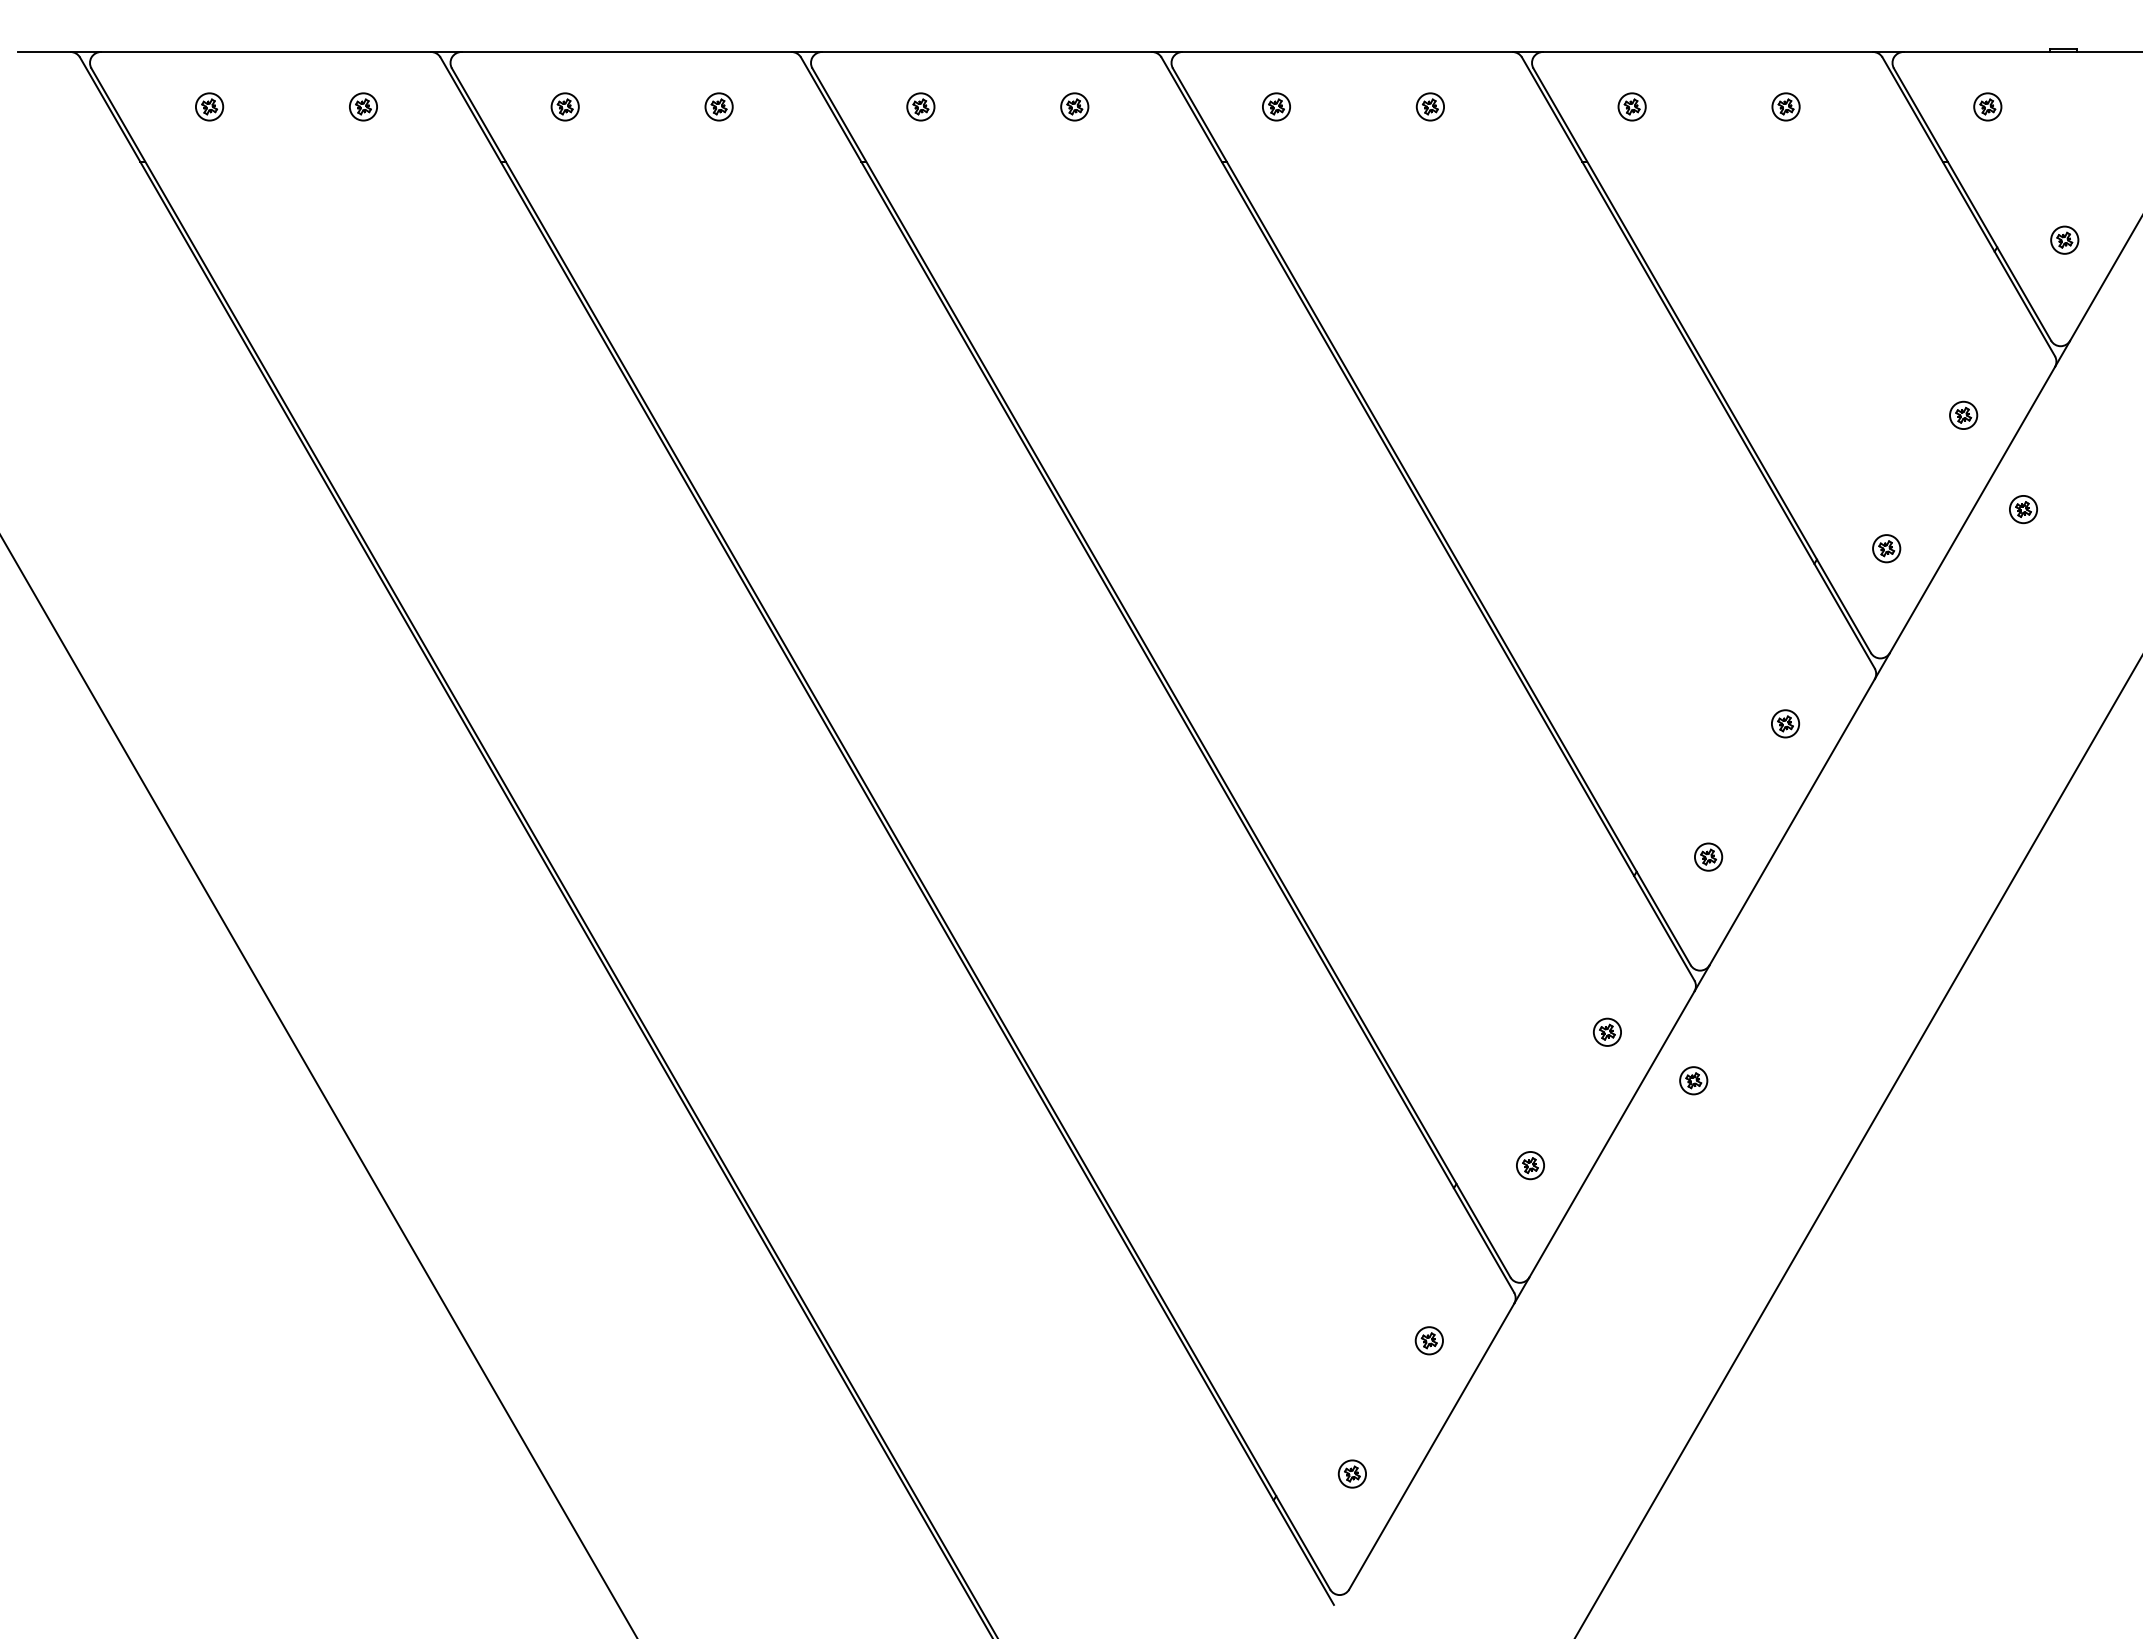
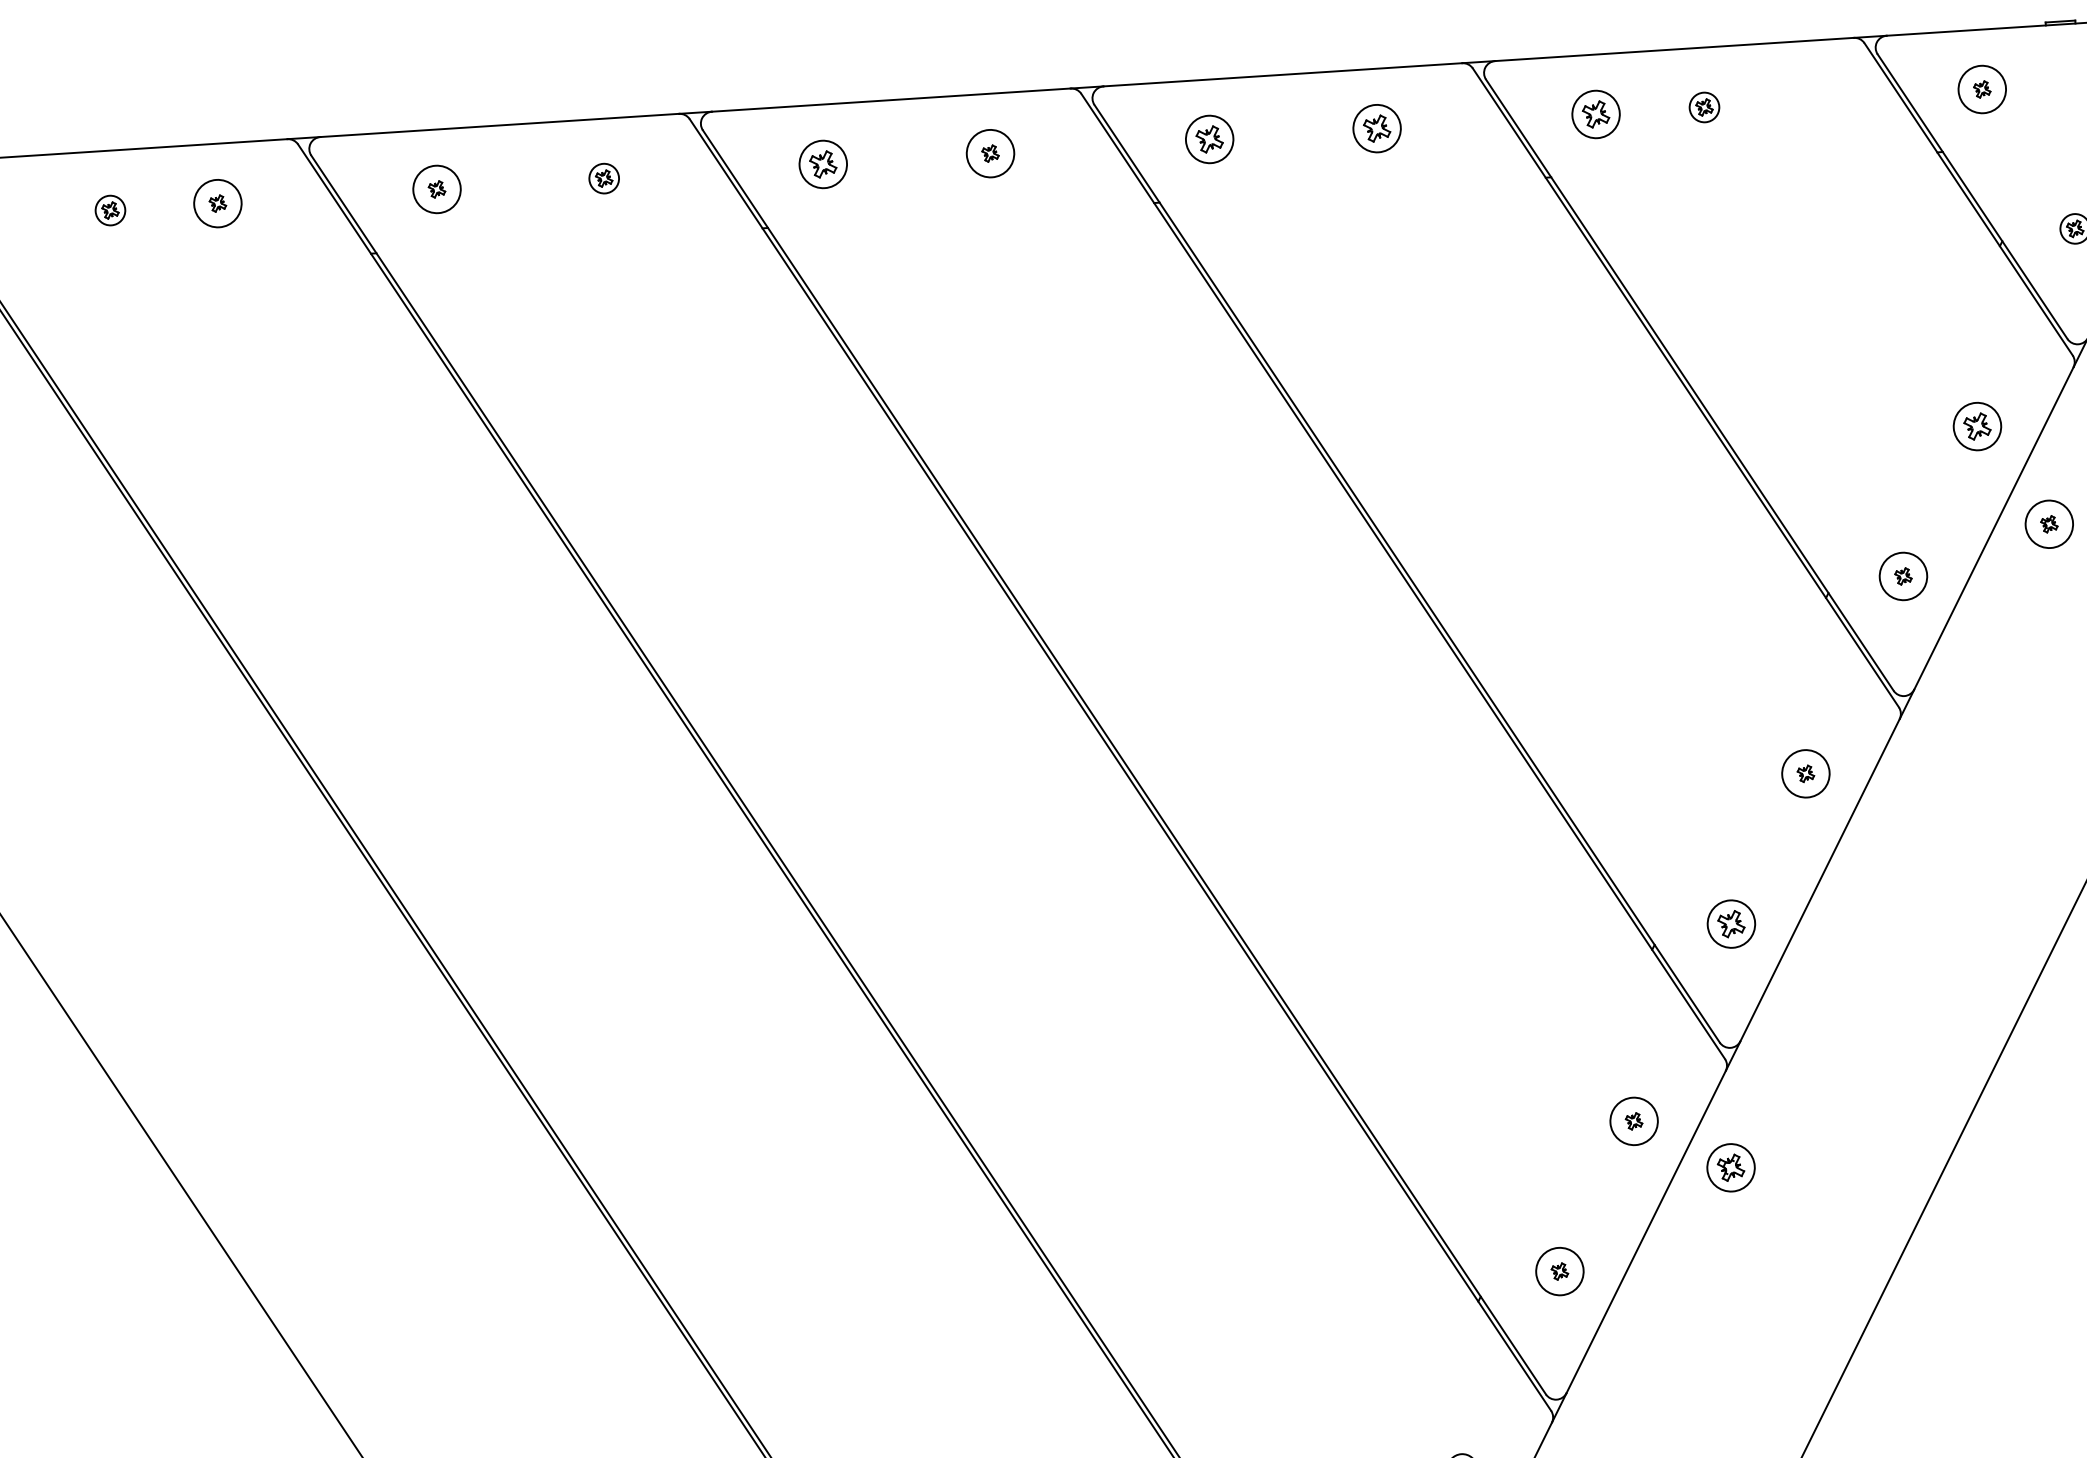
part: (209, 106) -> (110, 210), moved
circle: (363, 106) -> (217, 203), size x1.6
circle: (564, 106) -> (436, 189), size x1.6
part: (920, 106) -> (822, 163), size x1.6
circle: (1074, 106) -> (990, 153), size x1.6
part: (1276, 106) -> (1209, 138), size x1.6
part: (1429, 106) -> (1375, 128), size x1.6
part: (1631, 106) -> (1595, 114), size x1.6
part: (1785, 106) -> (1703, 107), moved
circle: (1987, 106) -> (1981, 89), size x1.6
part: (1963, 414) -> (1977, 425), size x1.6
circle: (2023, 509) -> (2049, 524), size x1.6
circle: (1886, 548) -> (1903, 576), size x1.6
circle: (1785, 723) -> (1805, 773), size x1.6
part: (1708, 856) -> (1731, 923), size x1.6
circle: (1607, 1031) -> (1634, 1120), size x1.6
part: (1693, 1080) -> (1730, 1167), size x1.6
circle: (1530, 1165) -> (1559, 1271), size x1.6

